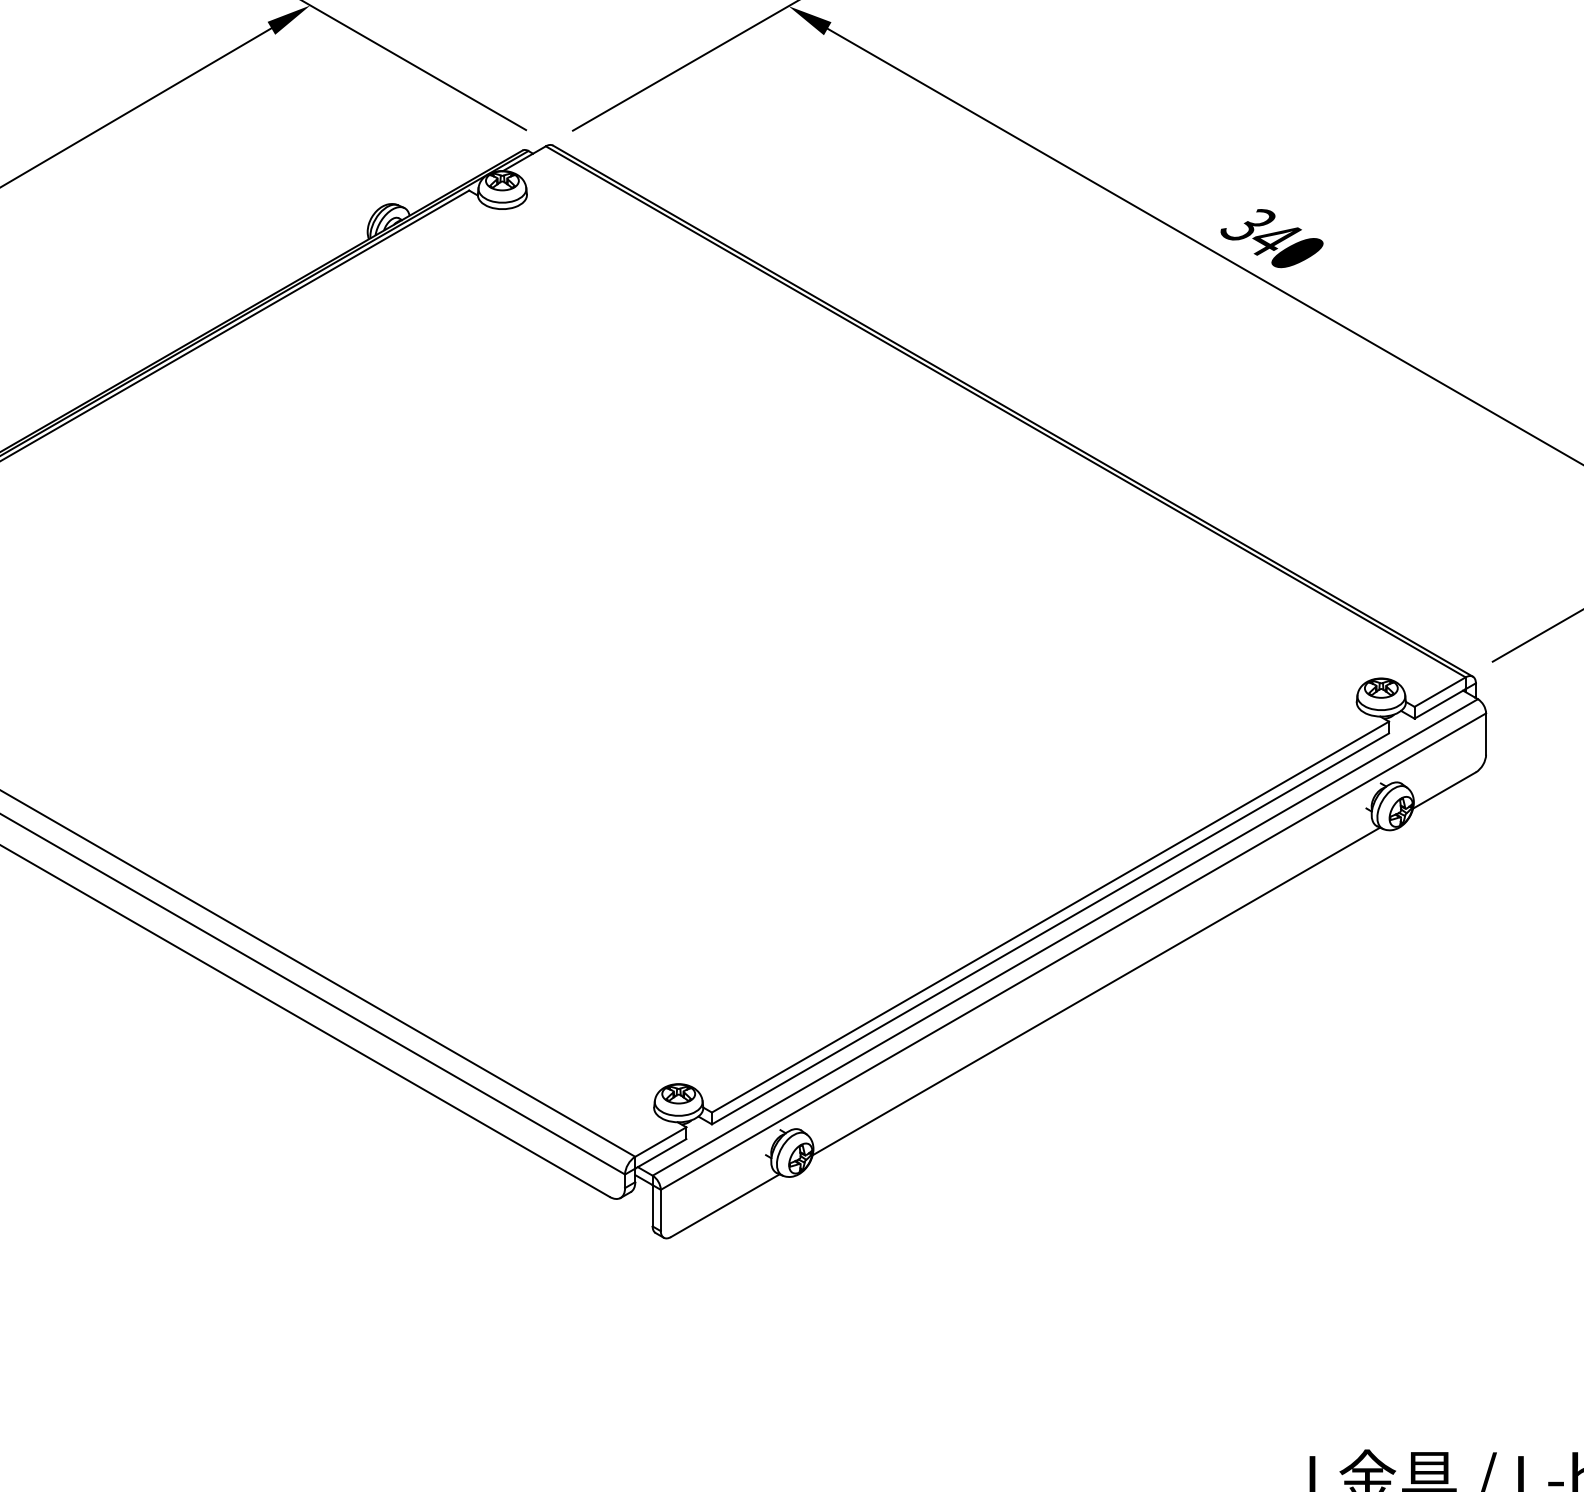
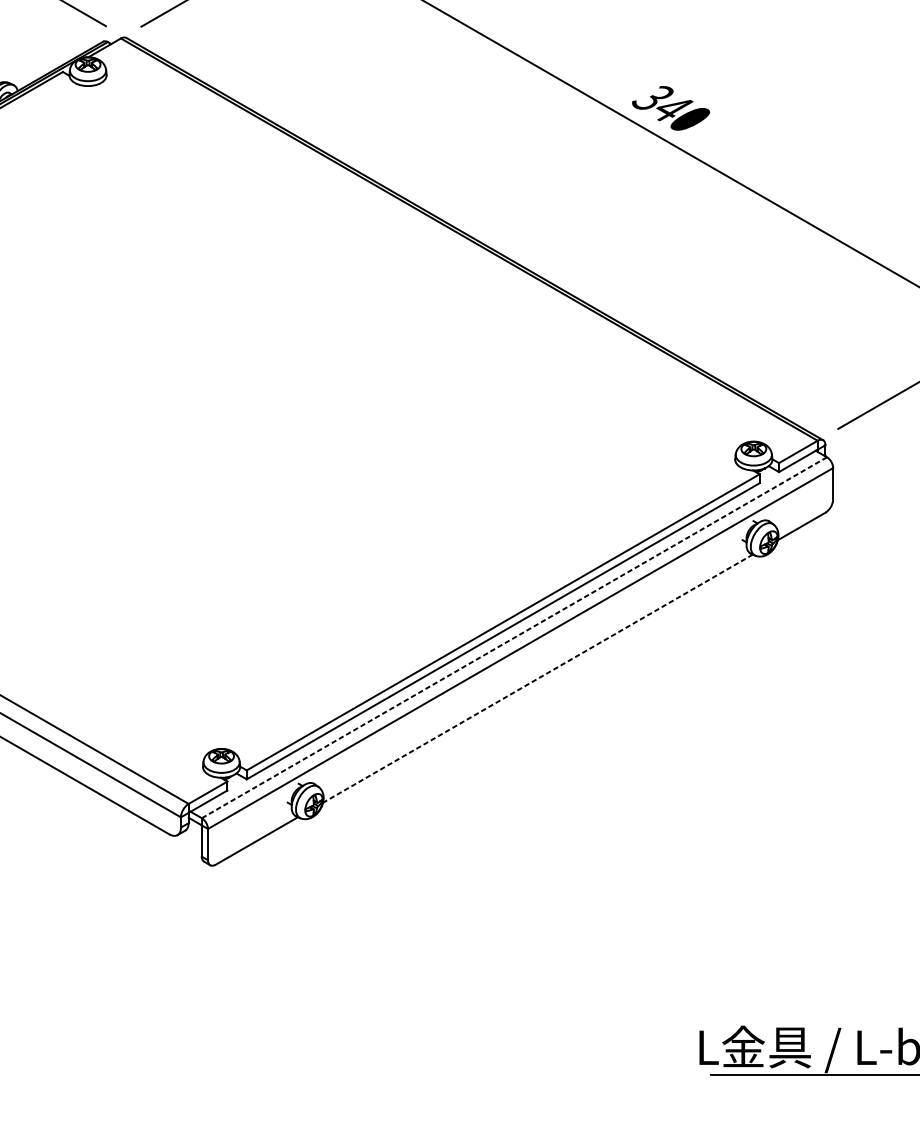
line: (1065, 937) -> (514, 637), solid -> dashed
line: (1096, 991) -> (538, 678), solid -> dashed

